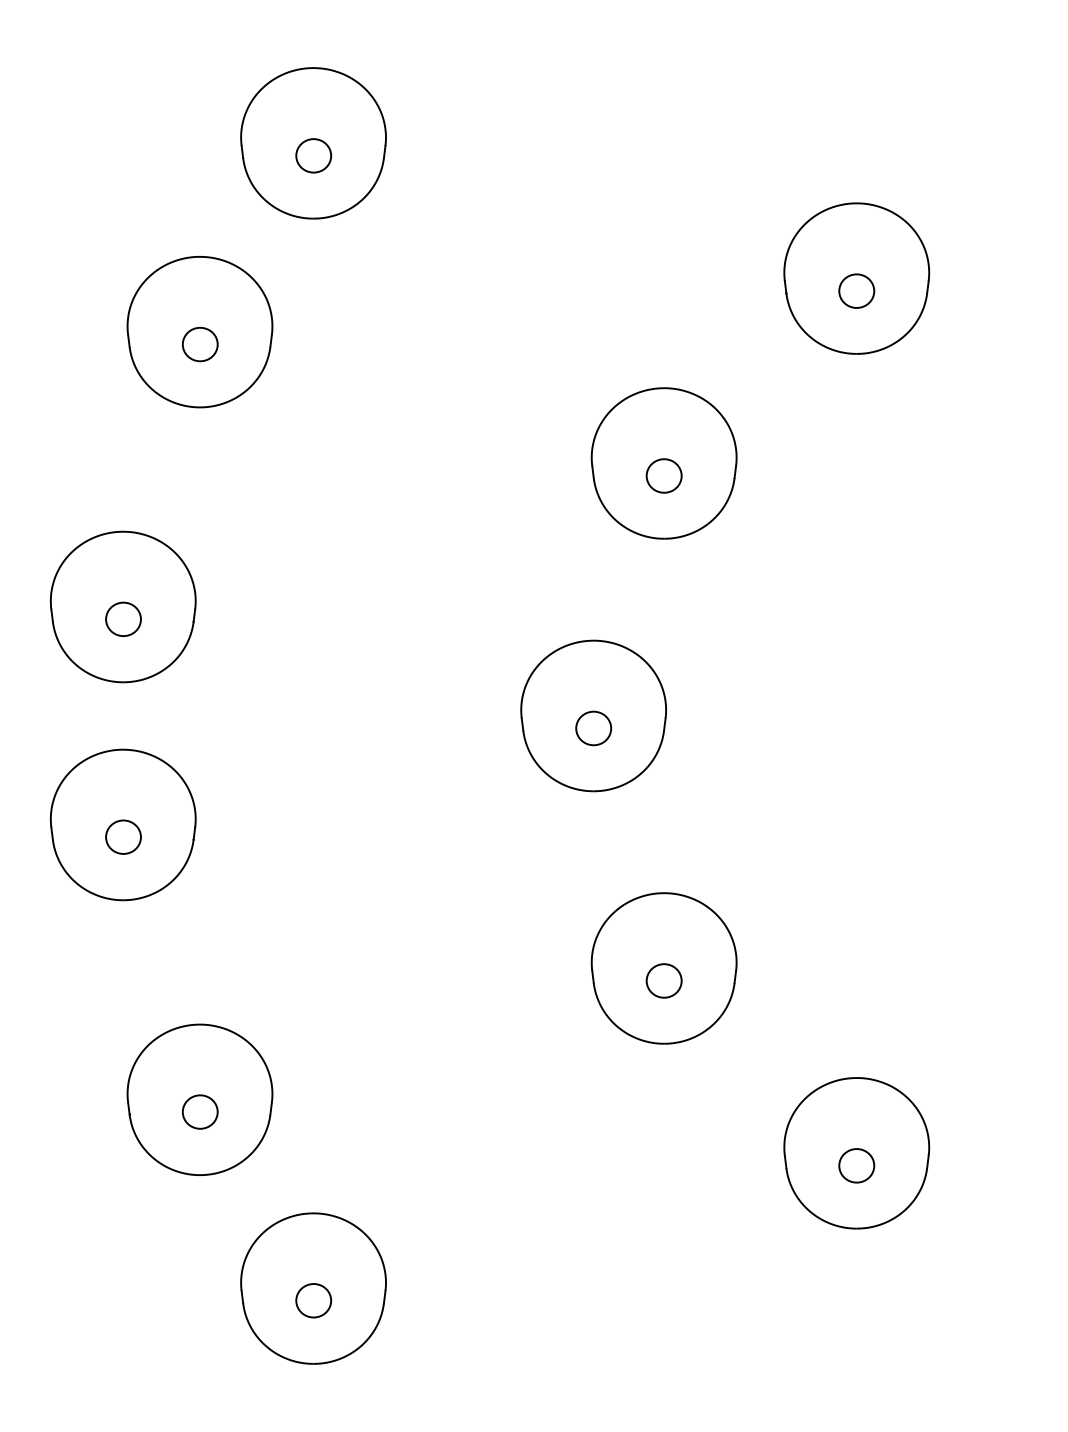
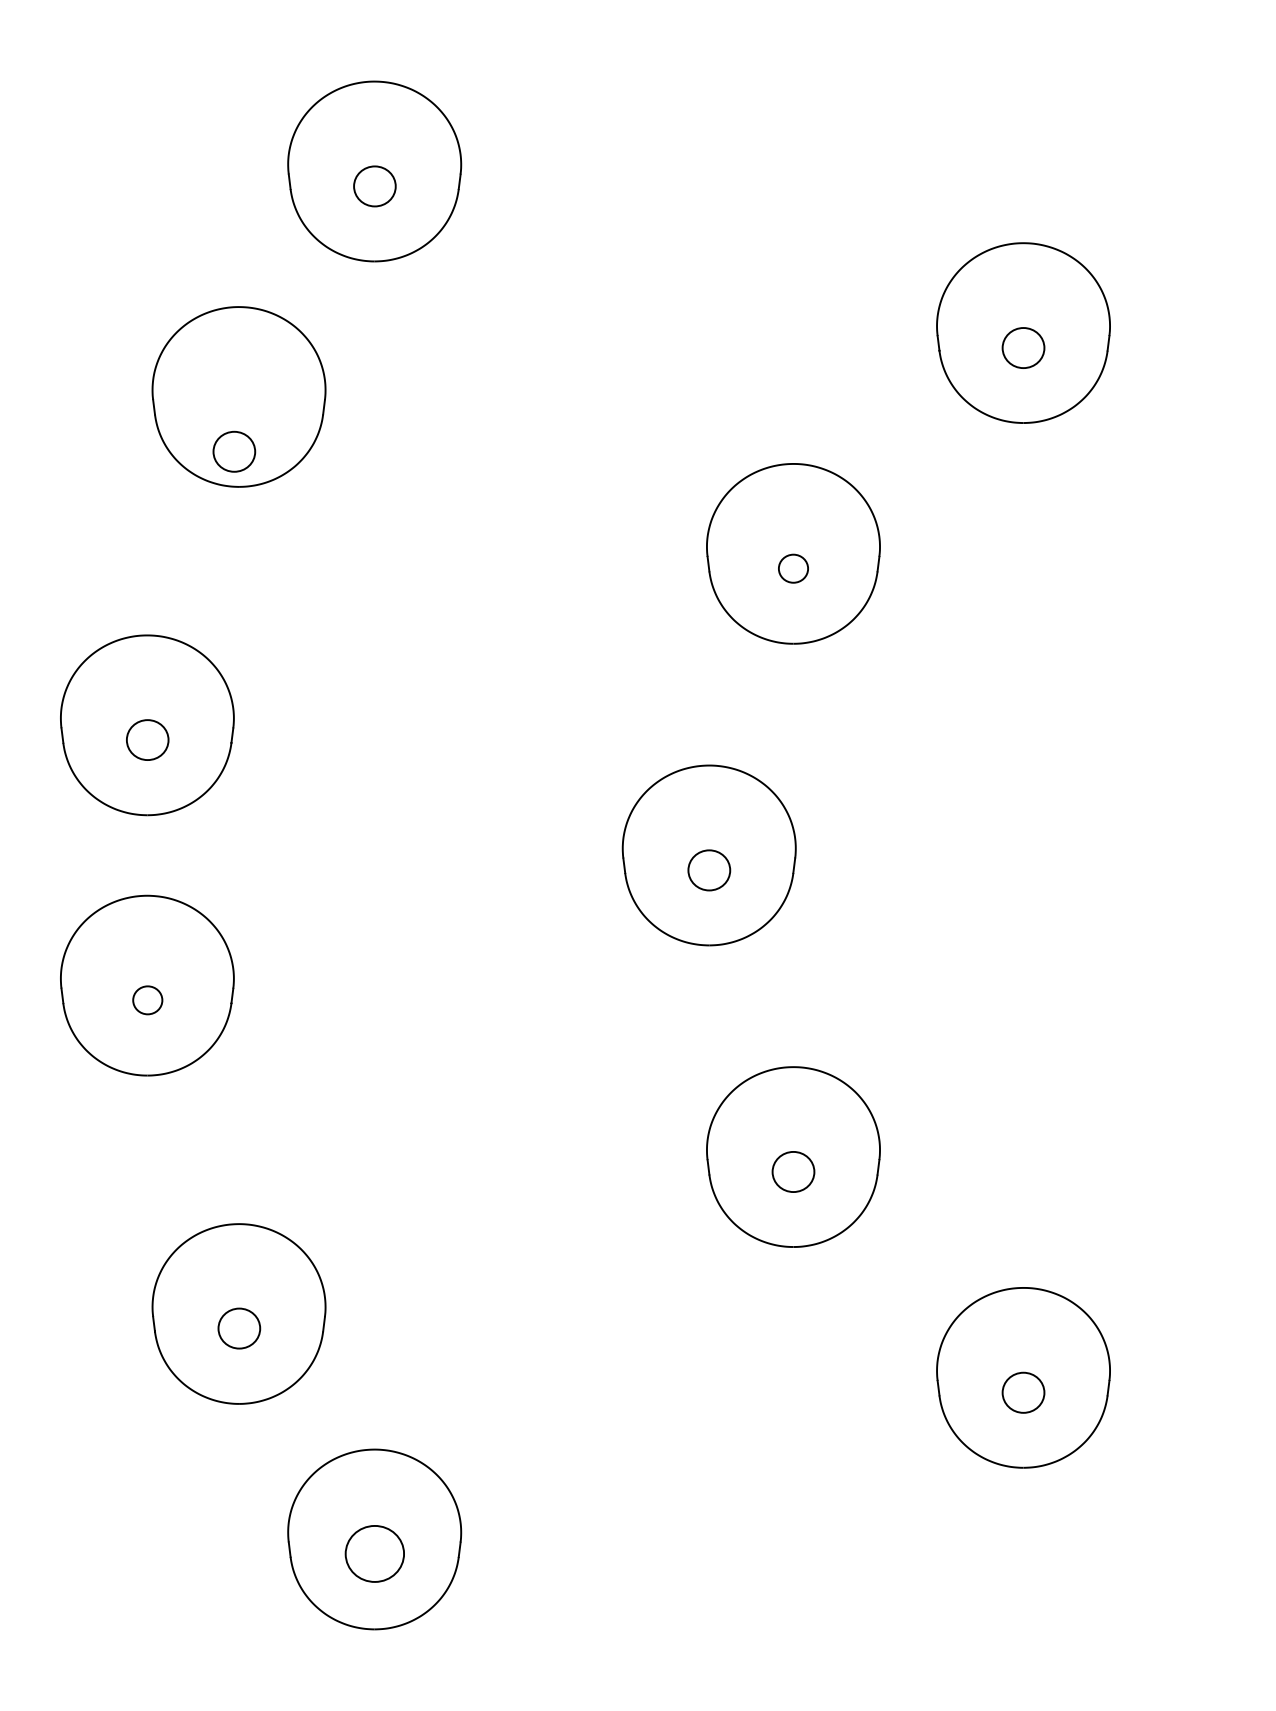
part: (200, 344) -> (234, 451), moved
part: (664, 475) -> (793, 568), size x0.7
part: (123, 837) -> (147, 1000), size x0.7
part: (313, 1300) -> (374, 1553), size x1.4

